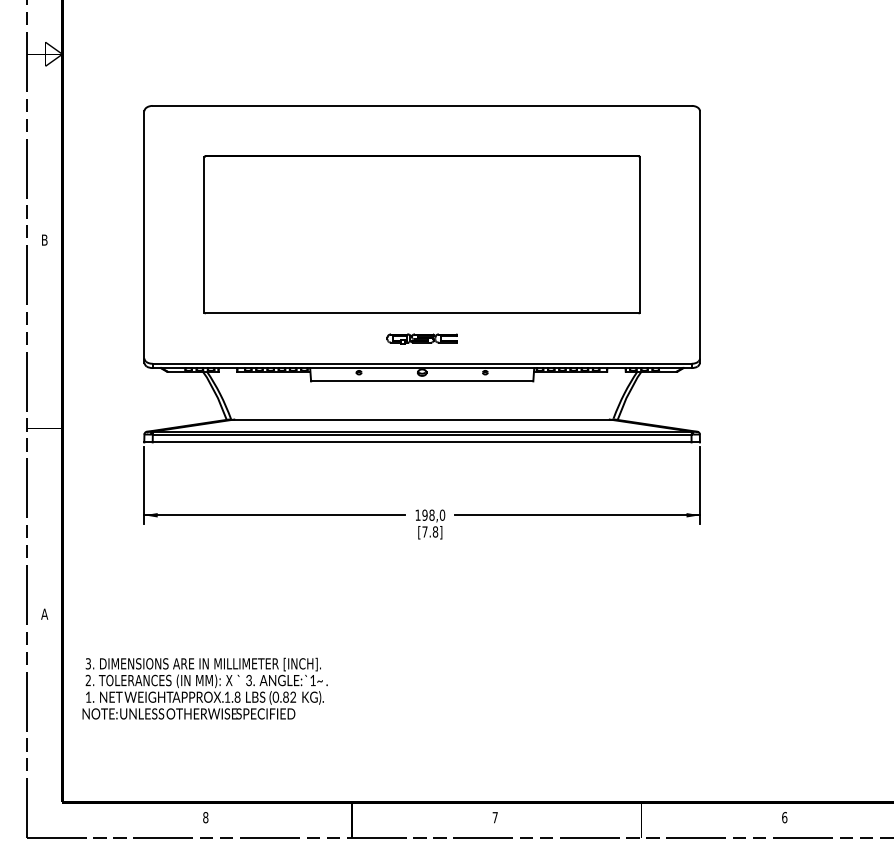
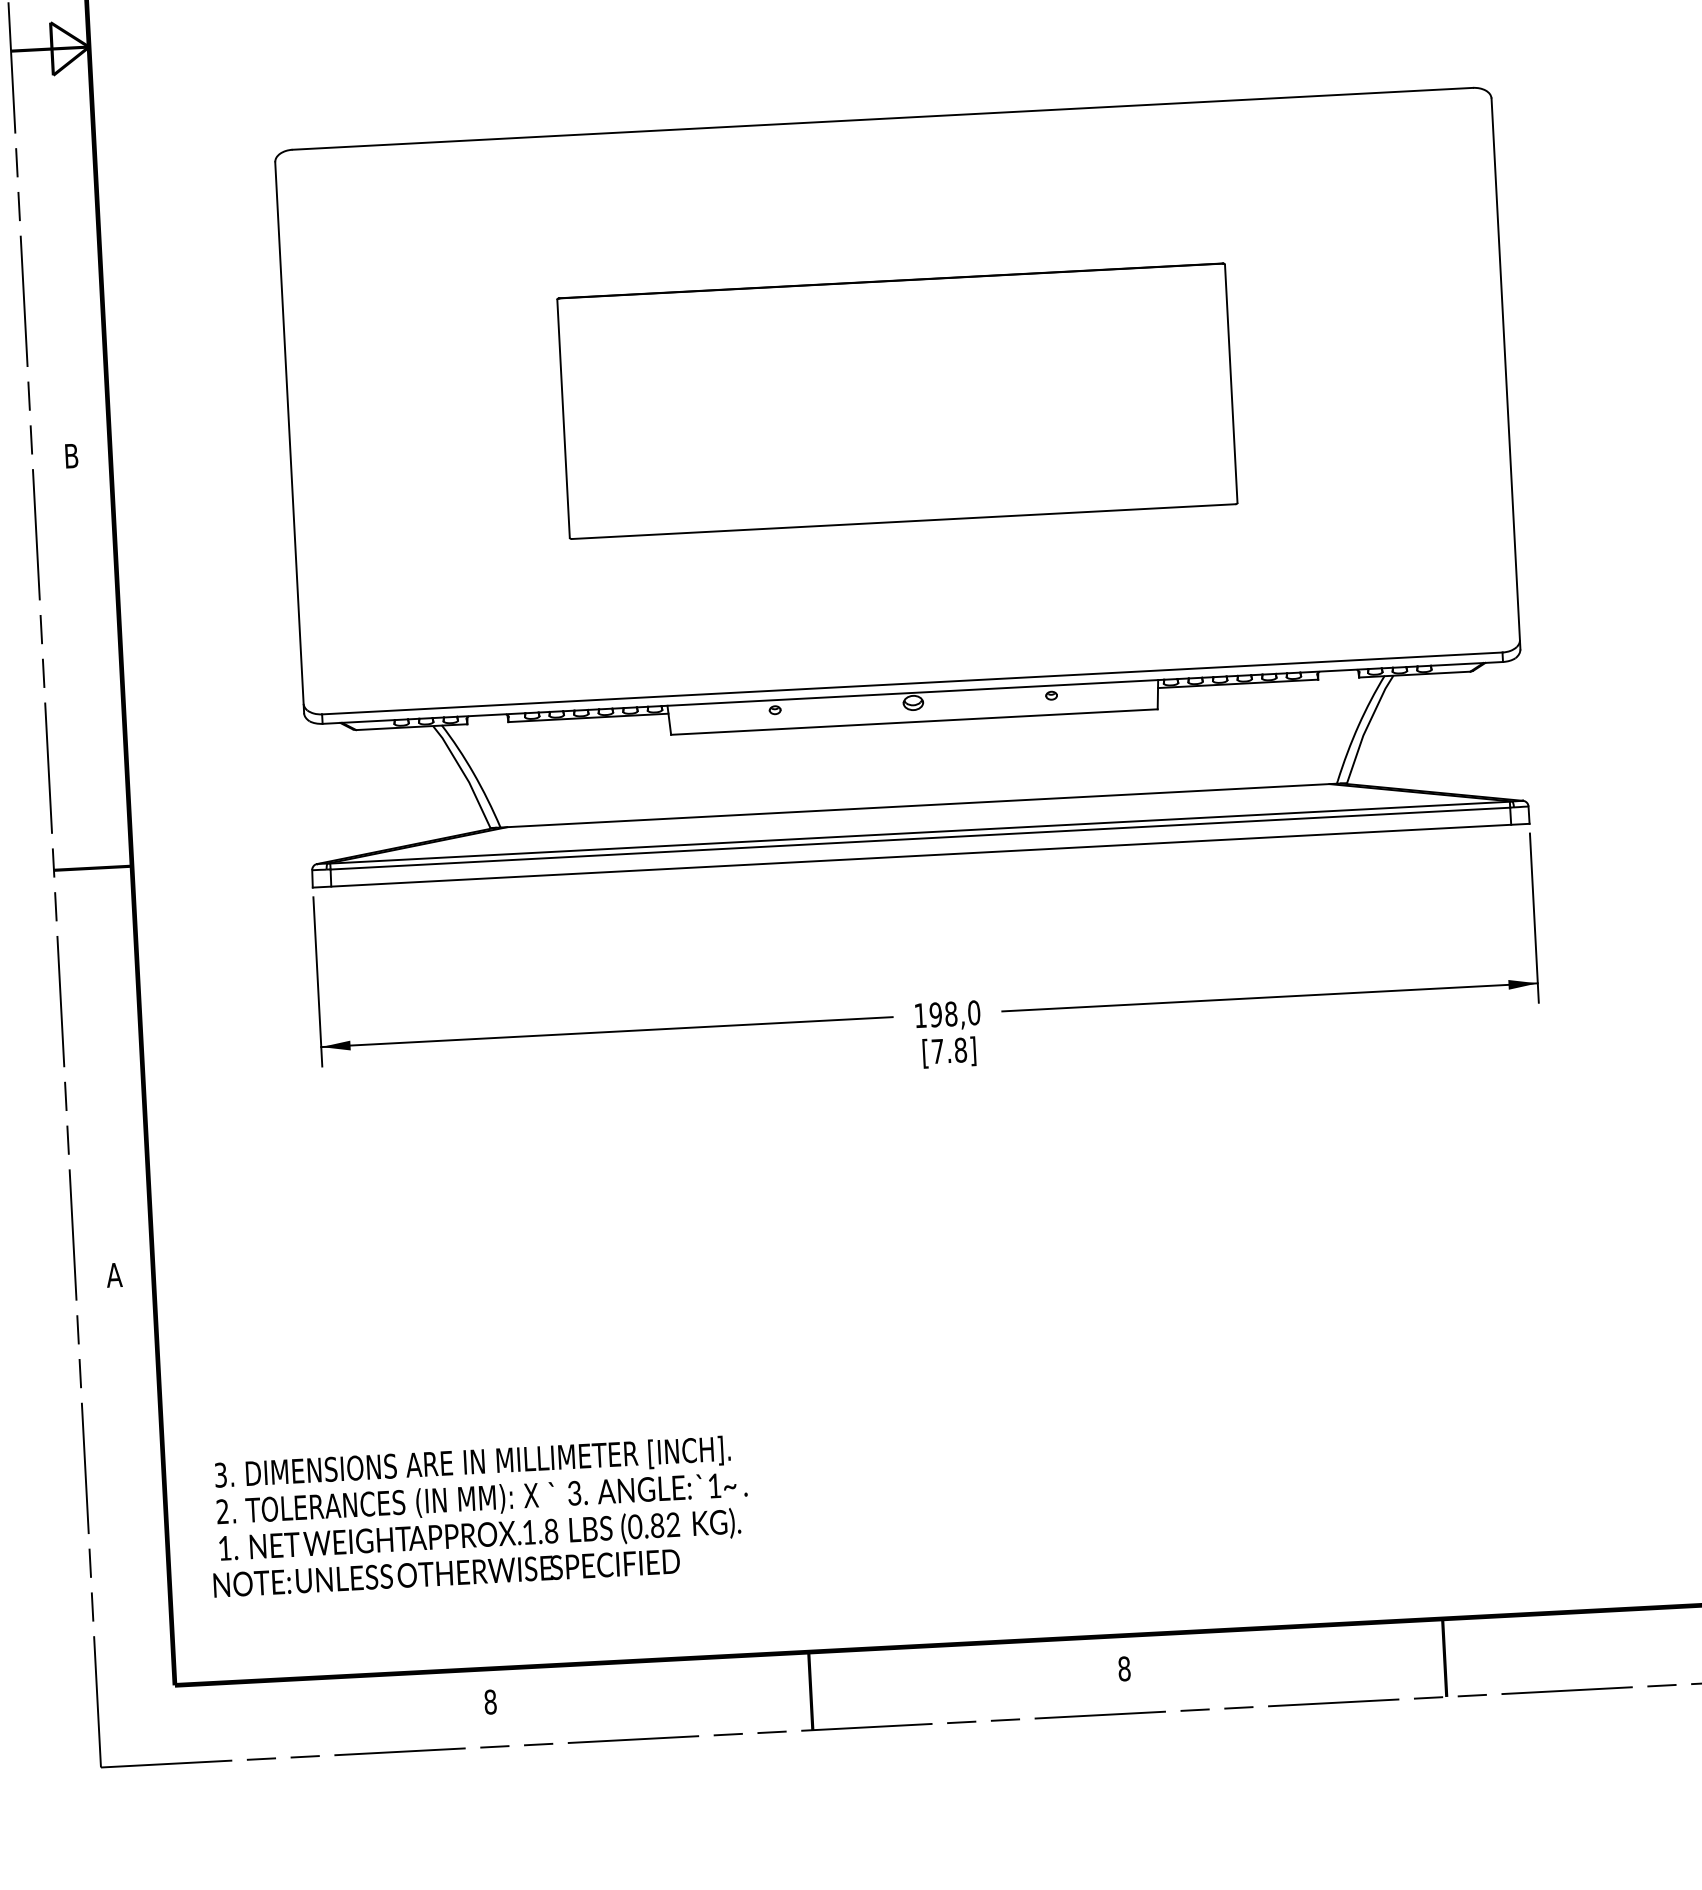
part: (421, 234) -> (895, 400), size x0.7
part: (421, 338) -> (907, 628), removed
text: (204, 688) -> (477, 1515), moved
text: (494, 817) -> (1122, 1668), 7 -> 8

